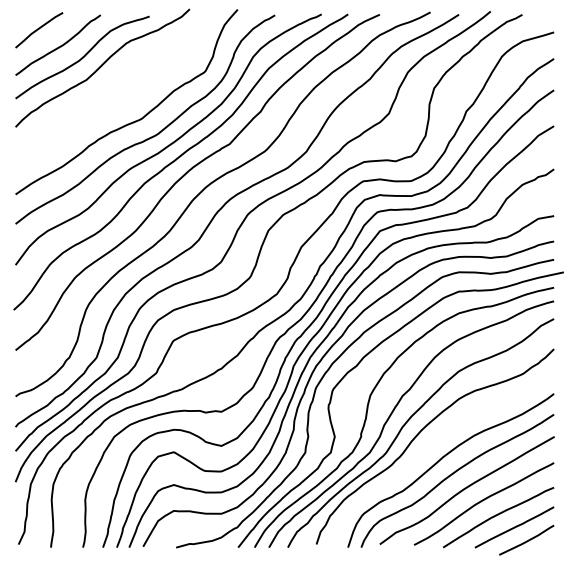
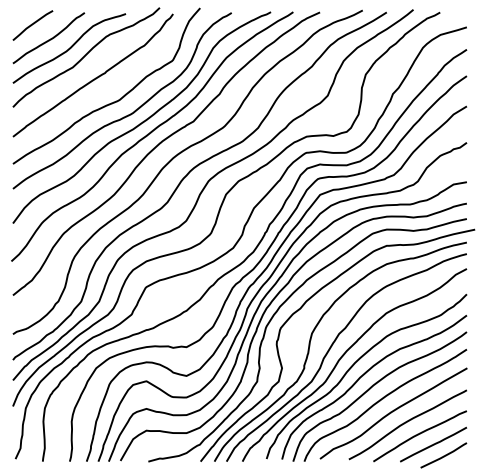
curve: (112, 92) -> (94, 78), added
curve: (434, 443) -> (366, 373), added

